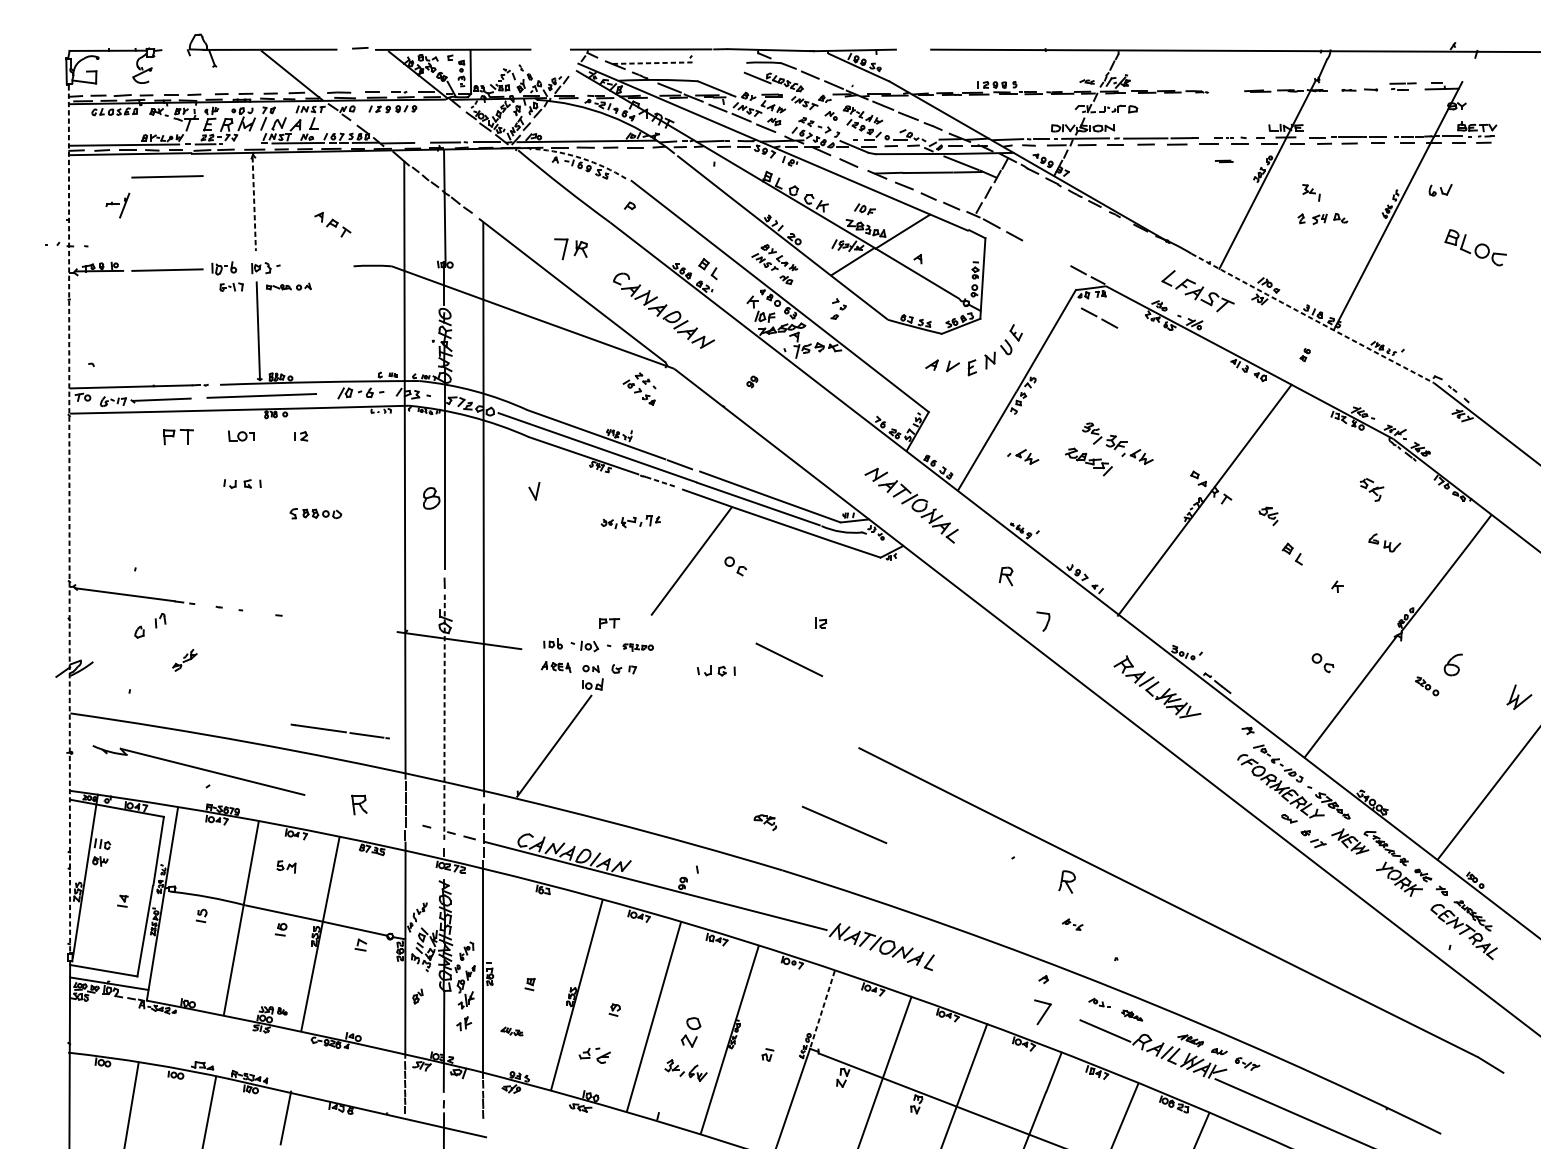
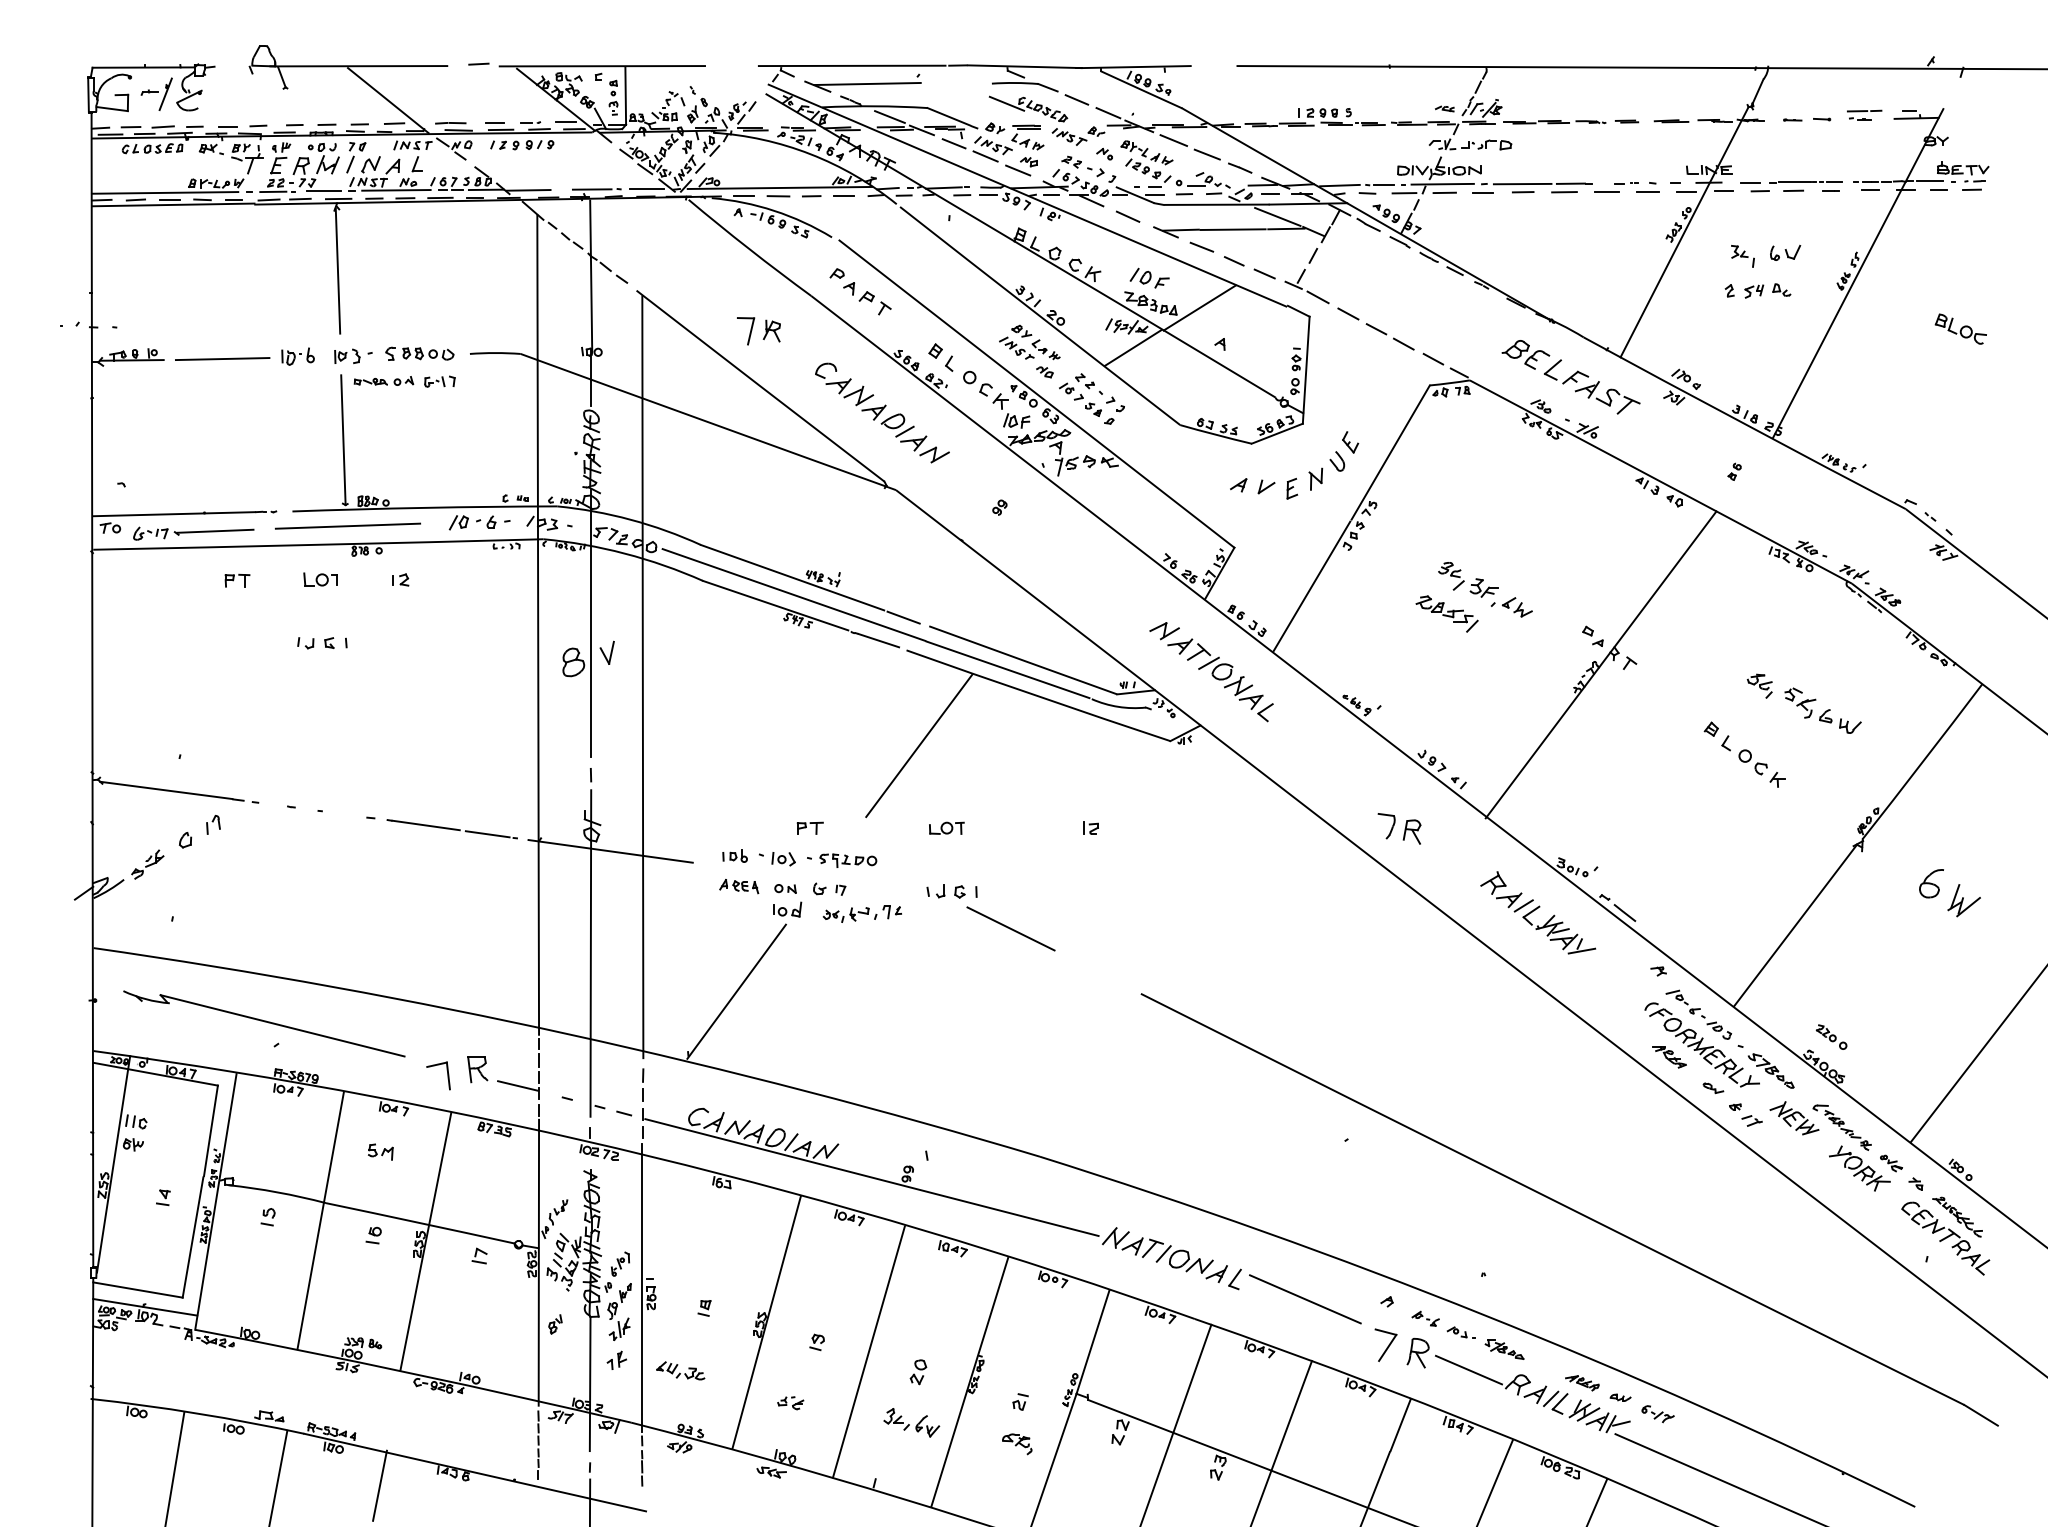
line: (653, 63) -> (868, 84), dashed -> solid
line: (243, 144) -> (323, 191), added
arc: (582, 158) -> (774, 210), dashed -> solid
part: (1223, 161) -> (1626, 121), moved
line: (167, 176) -> (222, 234), removed
part: (1440, 189) -> (1785, 252), moved
line: (254, 204) -> (338, 271), dashed -> solid
part: (117, 205) -> (156, 93), moved
part: (864, 208) -> (1149, 277), size x1.43
part: (332, 224) -> (867, 298), moved
part: (1475, 247) -> (1960, 328), size x0.62
part: (1147, 266) -> (1525, 354), added
part: (231, 287) -> (439, 381), moved
line: (1097, 316) -> (1387, 334), moved
arc: (1312, 318) -> (1744, 423), dashed -> solid
part: (639, 388) -> (1080, 394), moved
part: (178, 436) -> (237, 580), size x0.62
part: (1022, 457) -> (1359, 607), removed
line: (661, 481) -> (879, 640), dashed -> solid
part: (1372, 489) -> (1800, 702), moved
part: (533, 490) -> (606, 652), moved
part: (315, 513) -> (419, 353), moved
part: (1268, 515) -> (1759, 685), moved
line: (69, 519) -> (92, 690), dashed -> solid
part: (630, 521) -> (861, 913), moved
part: (735, 566) -> (977, 383), moved
part: (1005, 576) -> (1411, 831), moved
part: (712, 622) -> (946, 827), added
part: (638, 647) -> (848, 860), size x1.43
line: (788, 659) -> (1010, 928), moved
part: (184, 660) -> (147, 864), moved
part: (1322, 663) -> (1752, 762), moved
part: (1427, 685) -> (1831, 1036), moved
part: (1518, 697) -> (1963, 900), moved
line: (444, 718) -> (590, 954), dashed -> solid
line: (339, 731) -> (451, 829), moved
part: (1256, 795) -> (1669, 1057), added
part: (336, 809) -> (447, 1075), added
line: (389, 816) -> (517, 1085), added
part: (765, 822) -> (1017, 1444), moved
line: (844, 825) -> (1305, 1299), moved
part: (1066, 881) -> (1417, 1352), moved
part: (1072, 924) -> (1425, 1318), moved
line: (822, 1010) -> (1092, 1342), dashed -> solid
part: (1132, 1015) -> (1504, 1349), size x1.43
part: (512, 1031) -> (680, 1370), size x1.67
part: (691, 1032) -> (918, 1372), size x0.62
part: (594, 1056) -> (790, 1403), size x0.62

